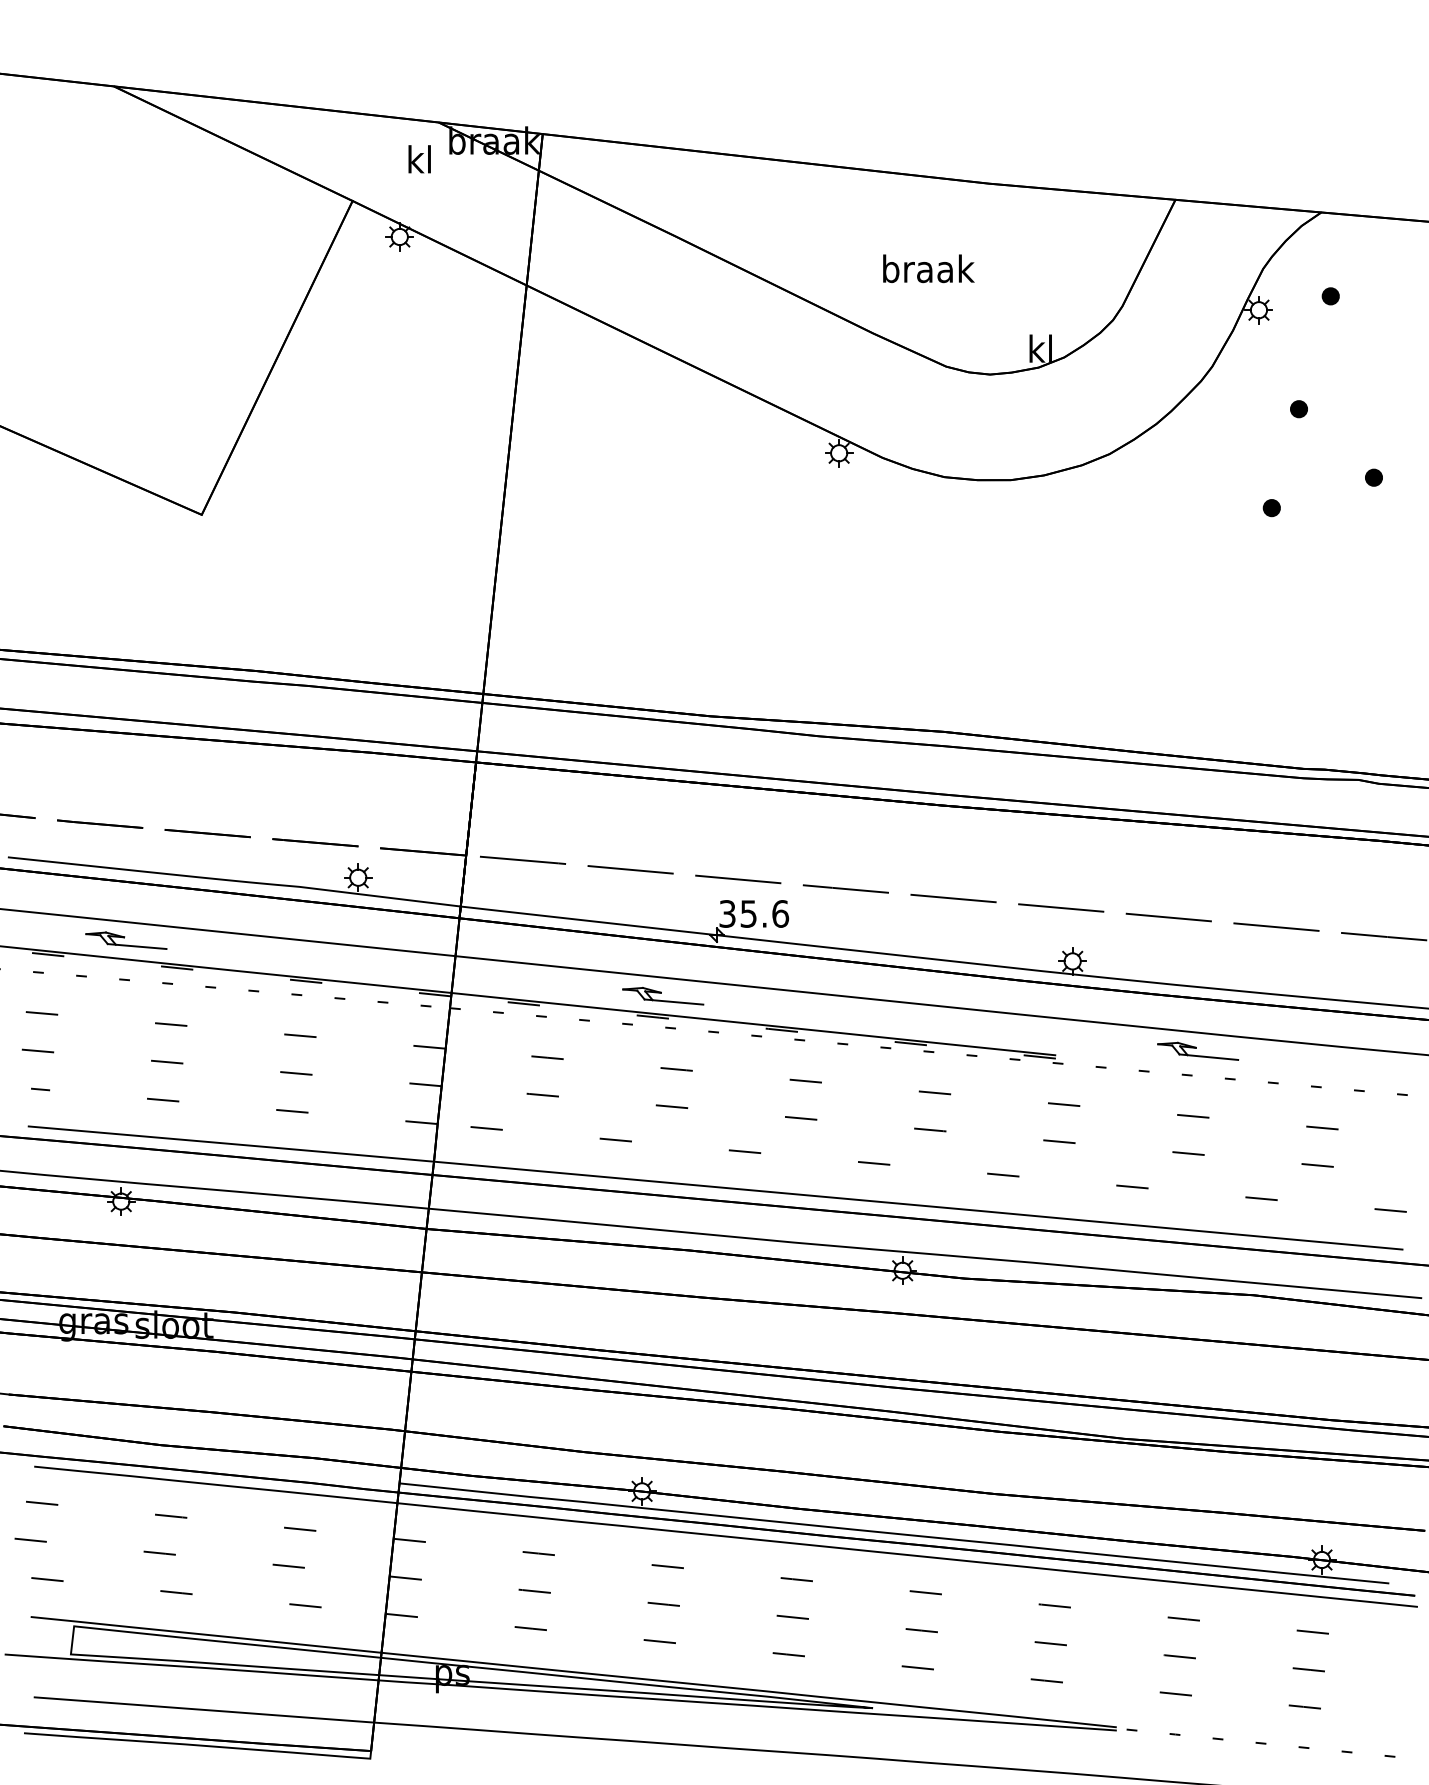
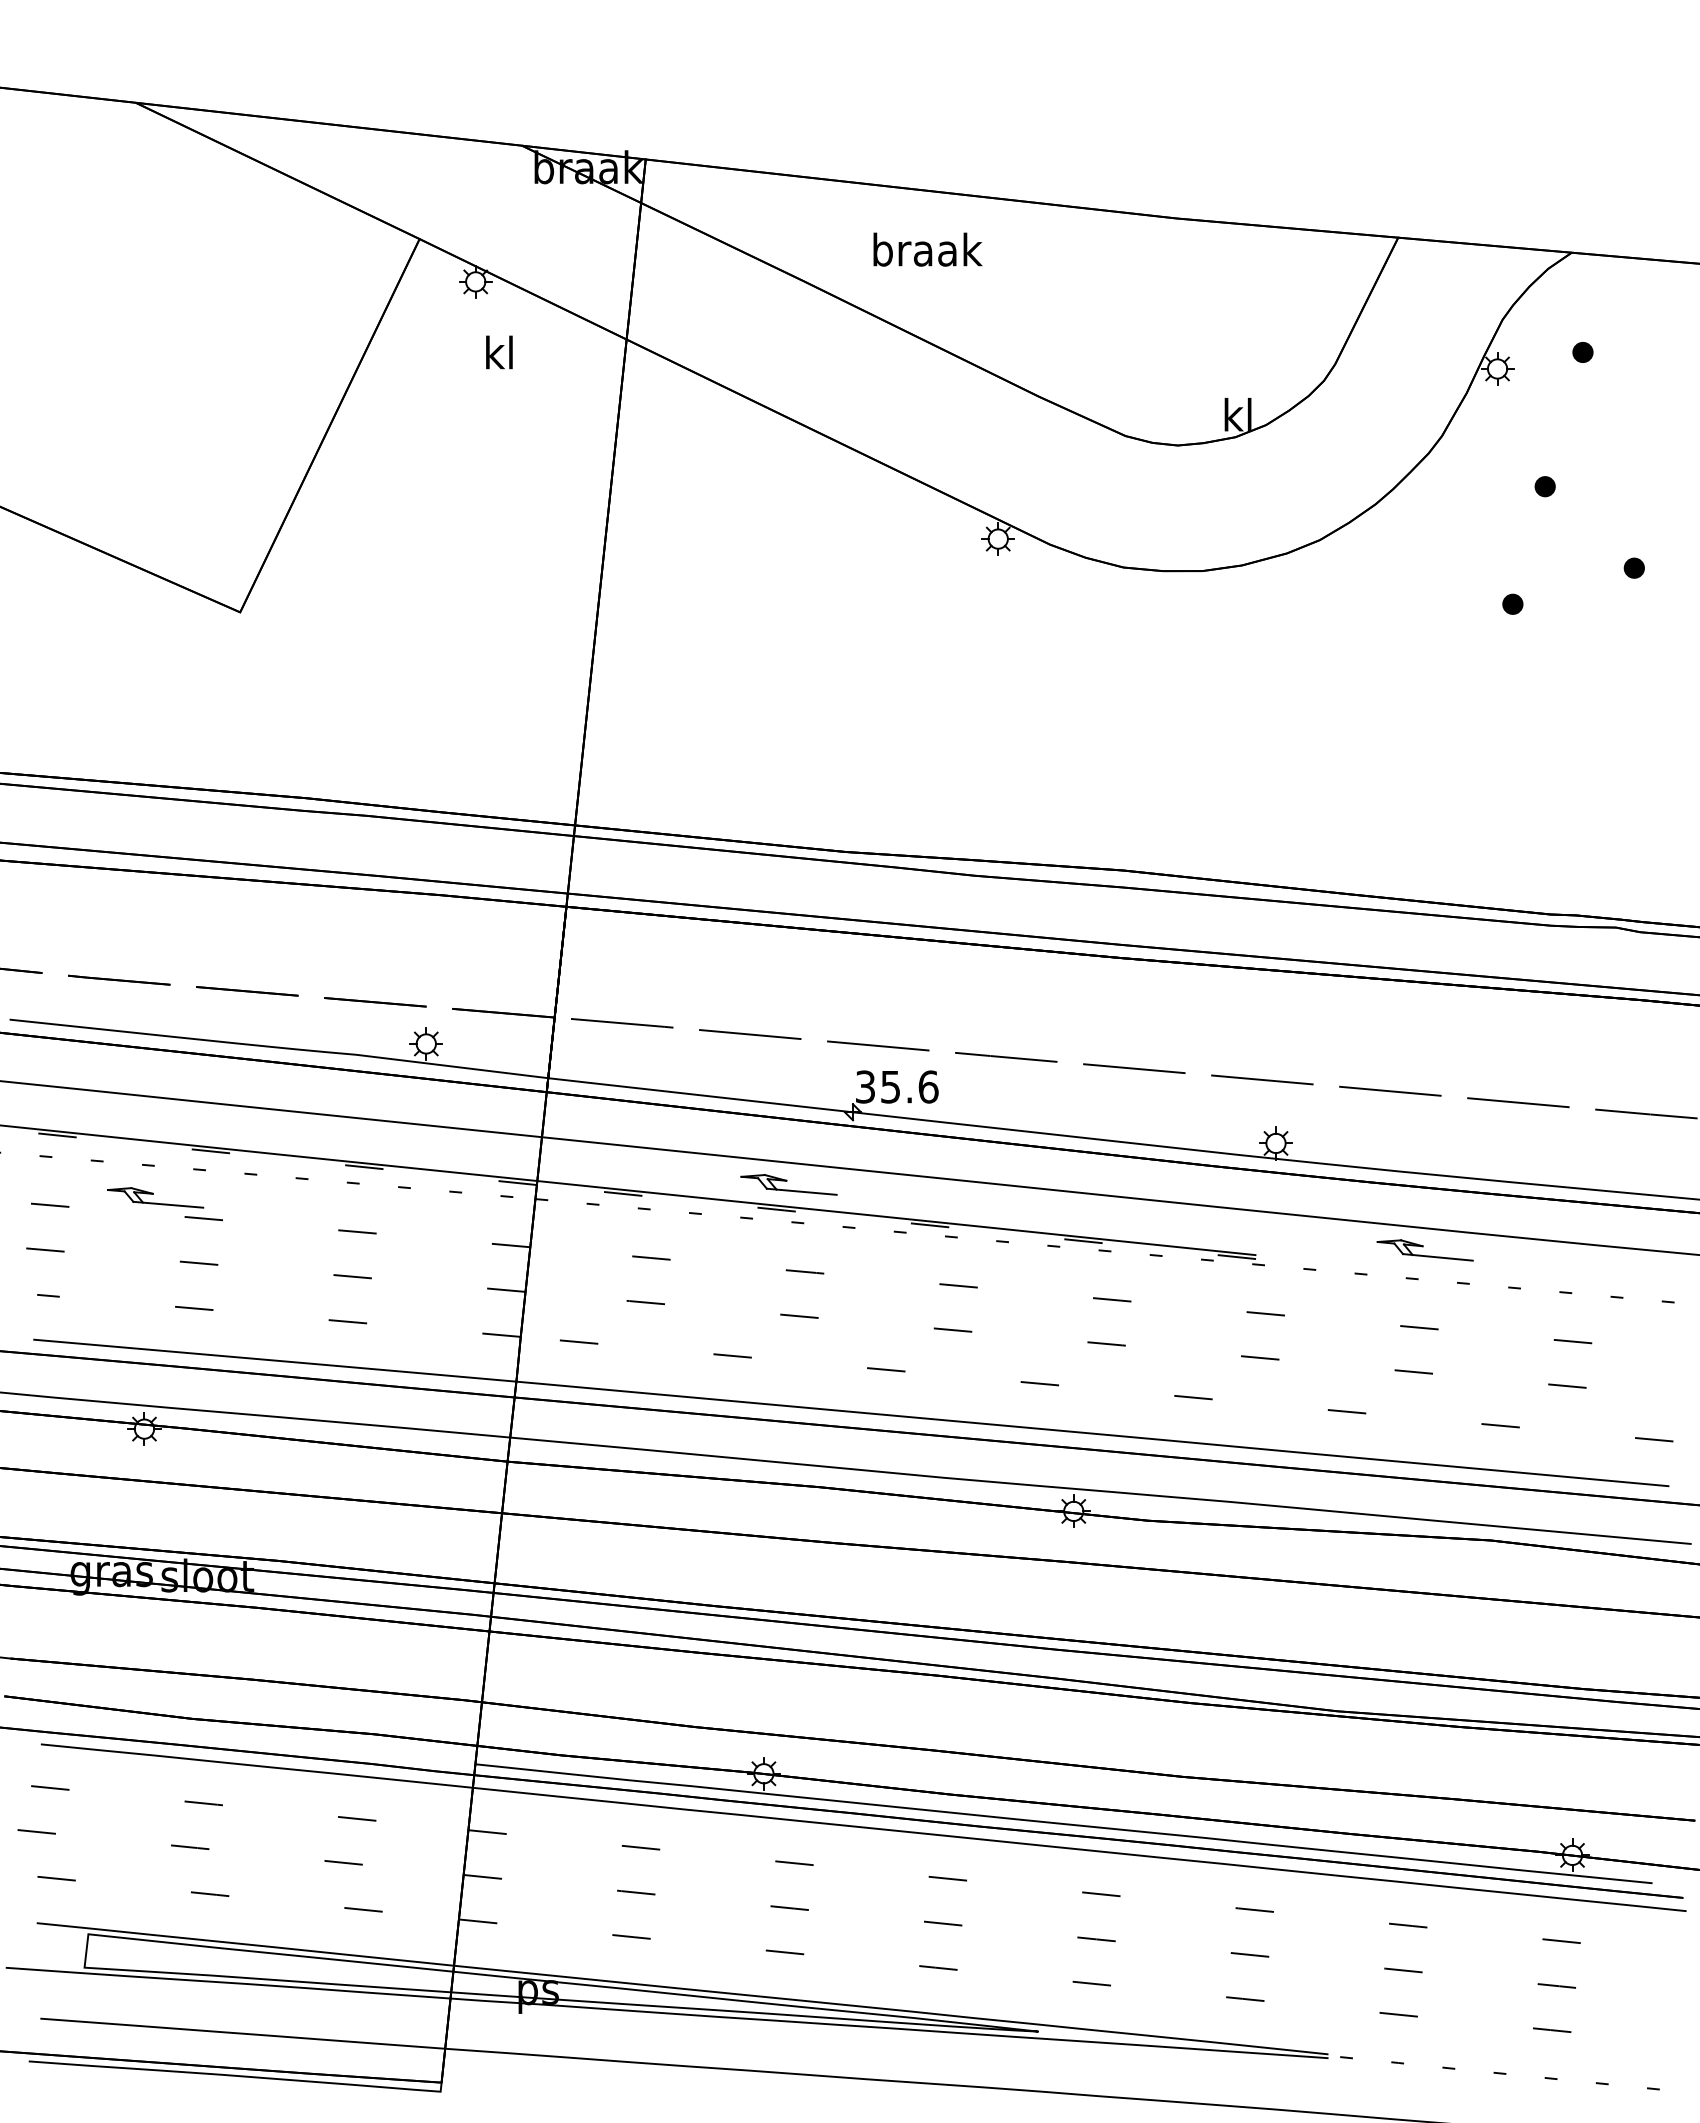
text: (419, 159) -> (499, 352), moved
text: (928, 268) -> (927, 249), moved
part: (126, 940) -> (155, 1197), moved

